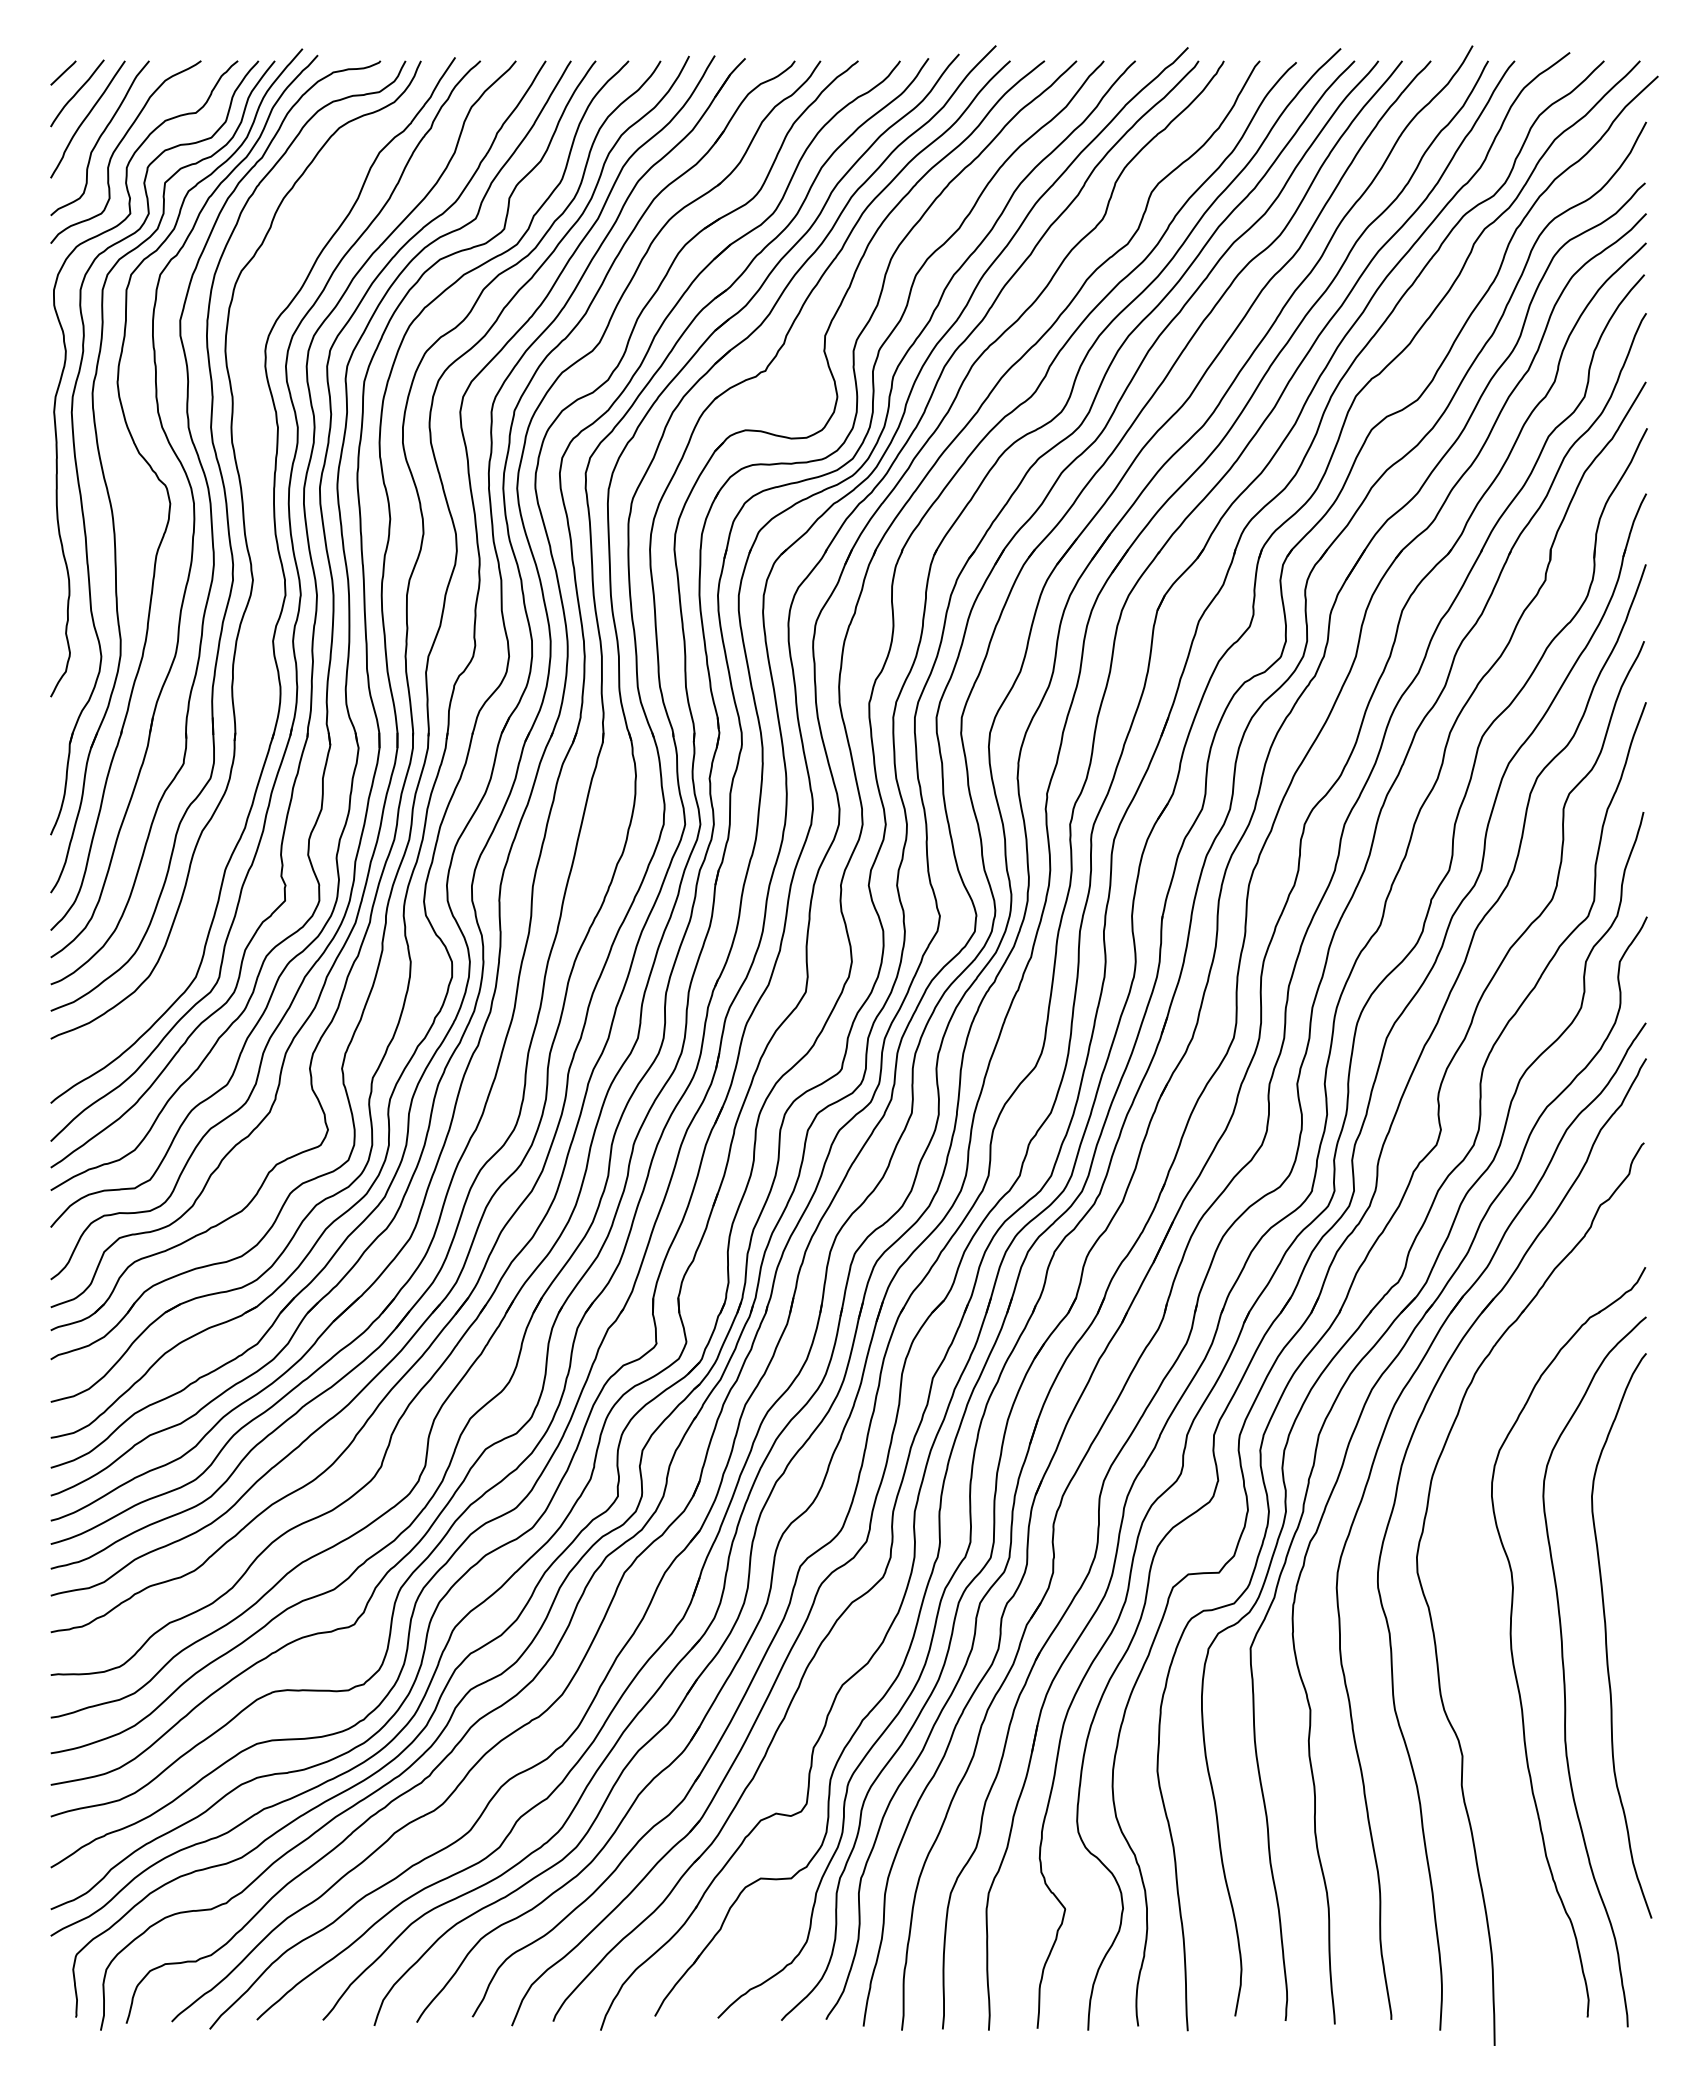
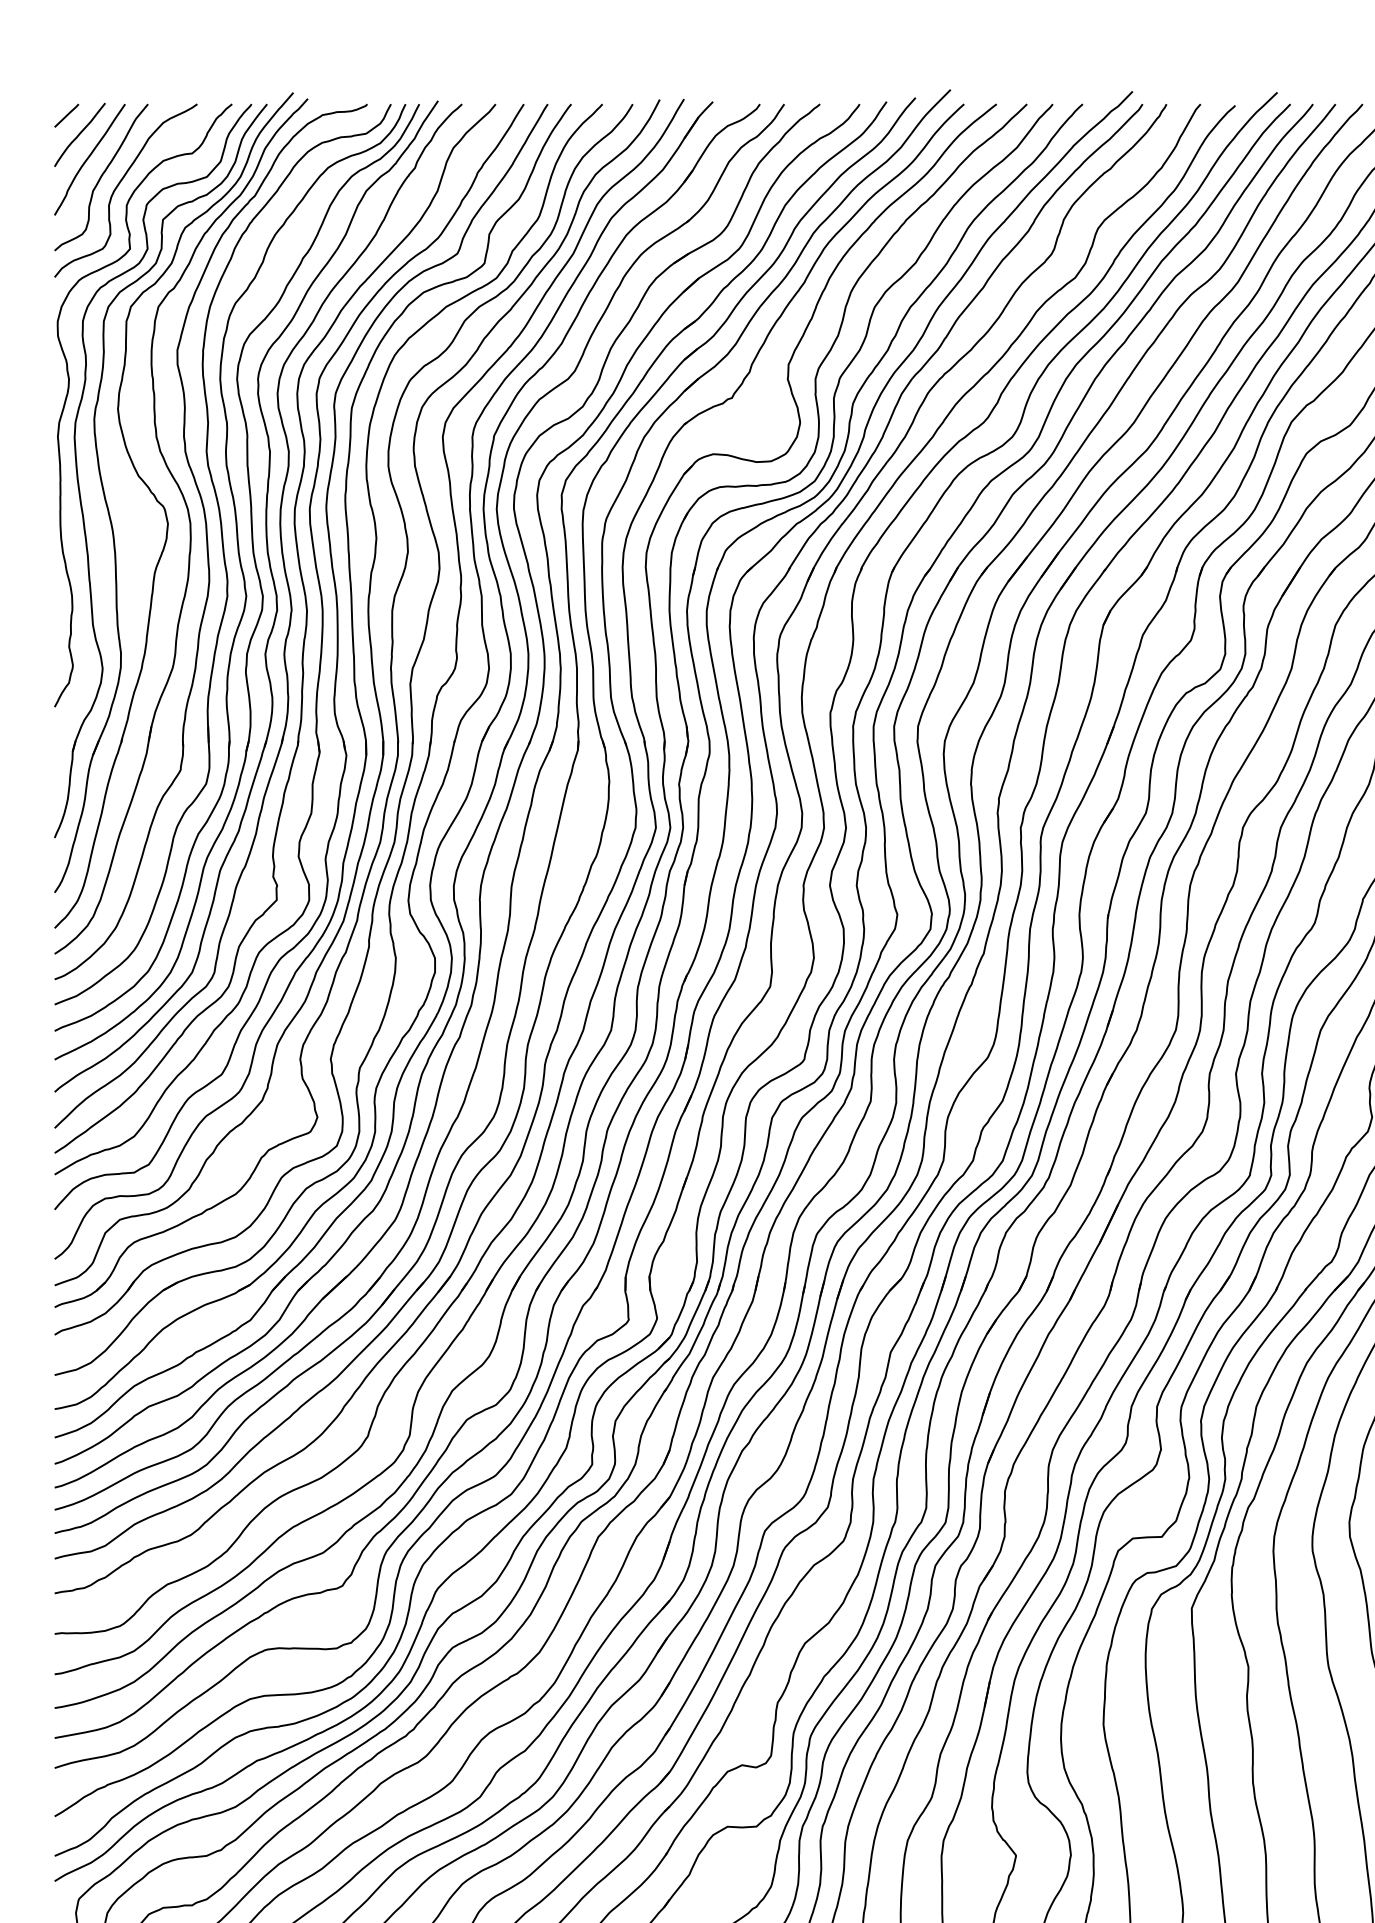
part: (264, 558) -> (257, 575), added

